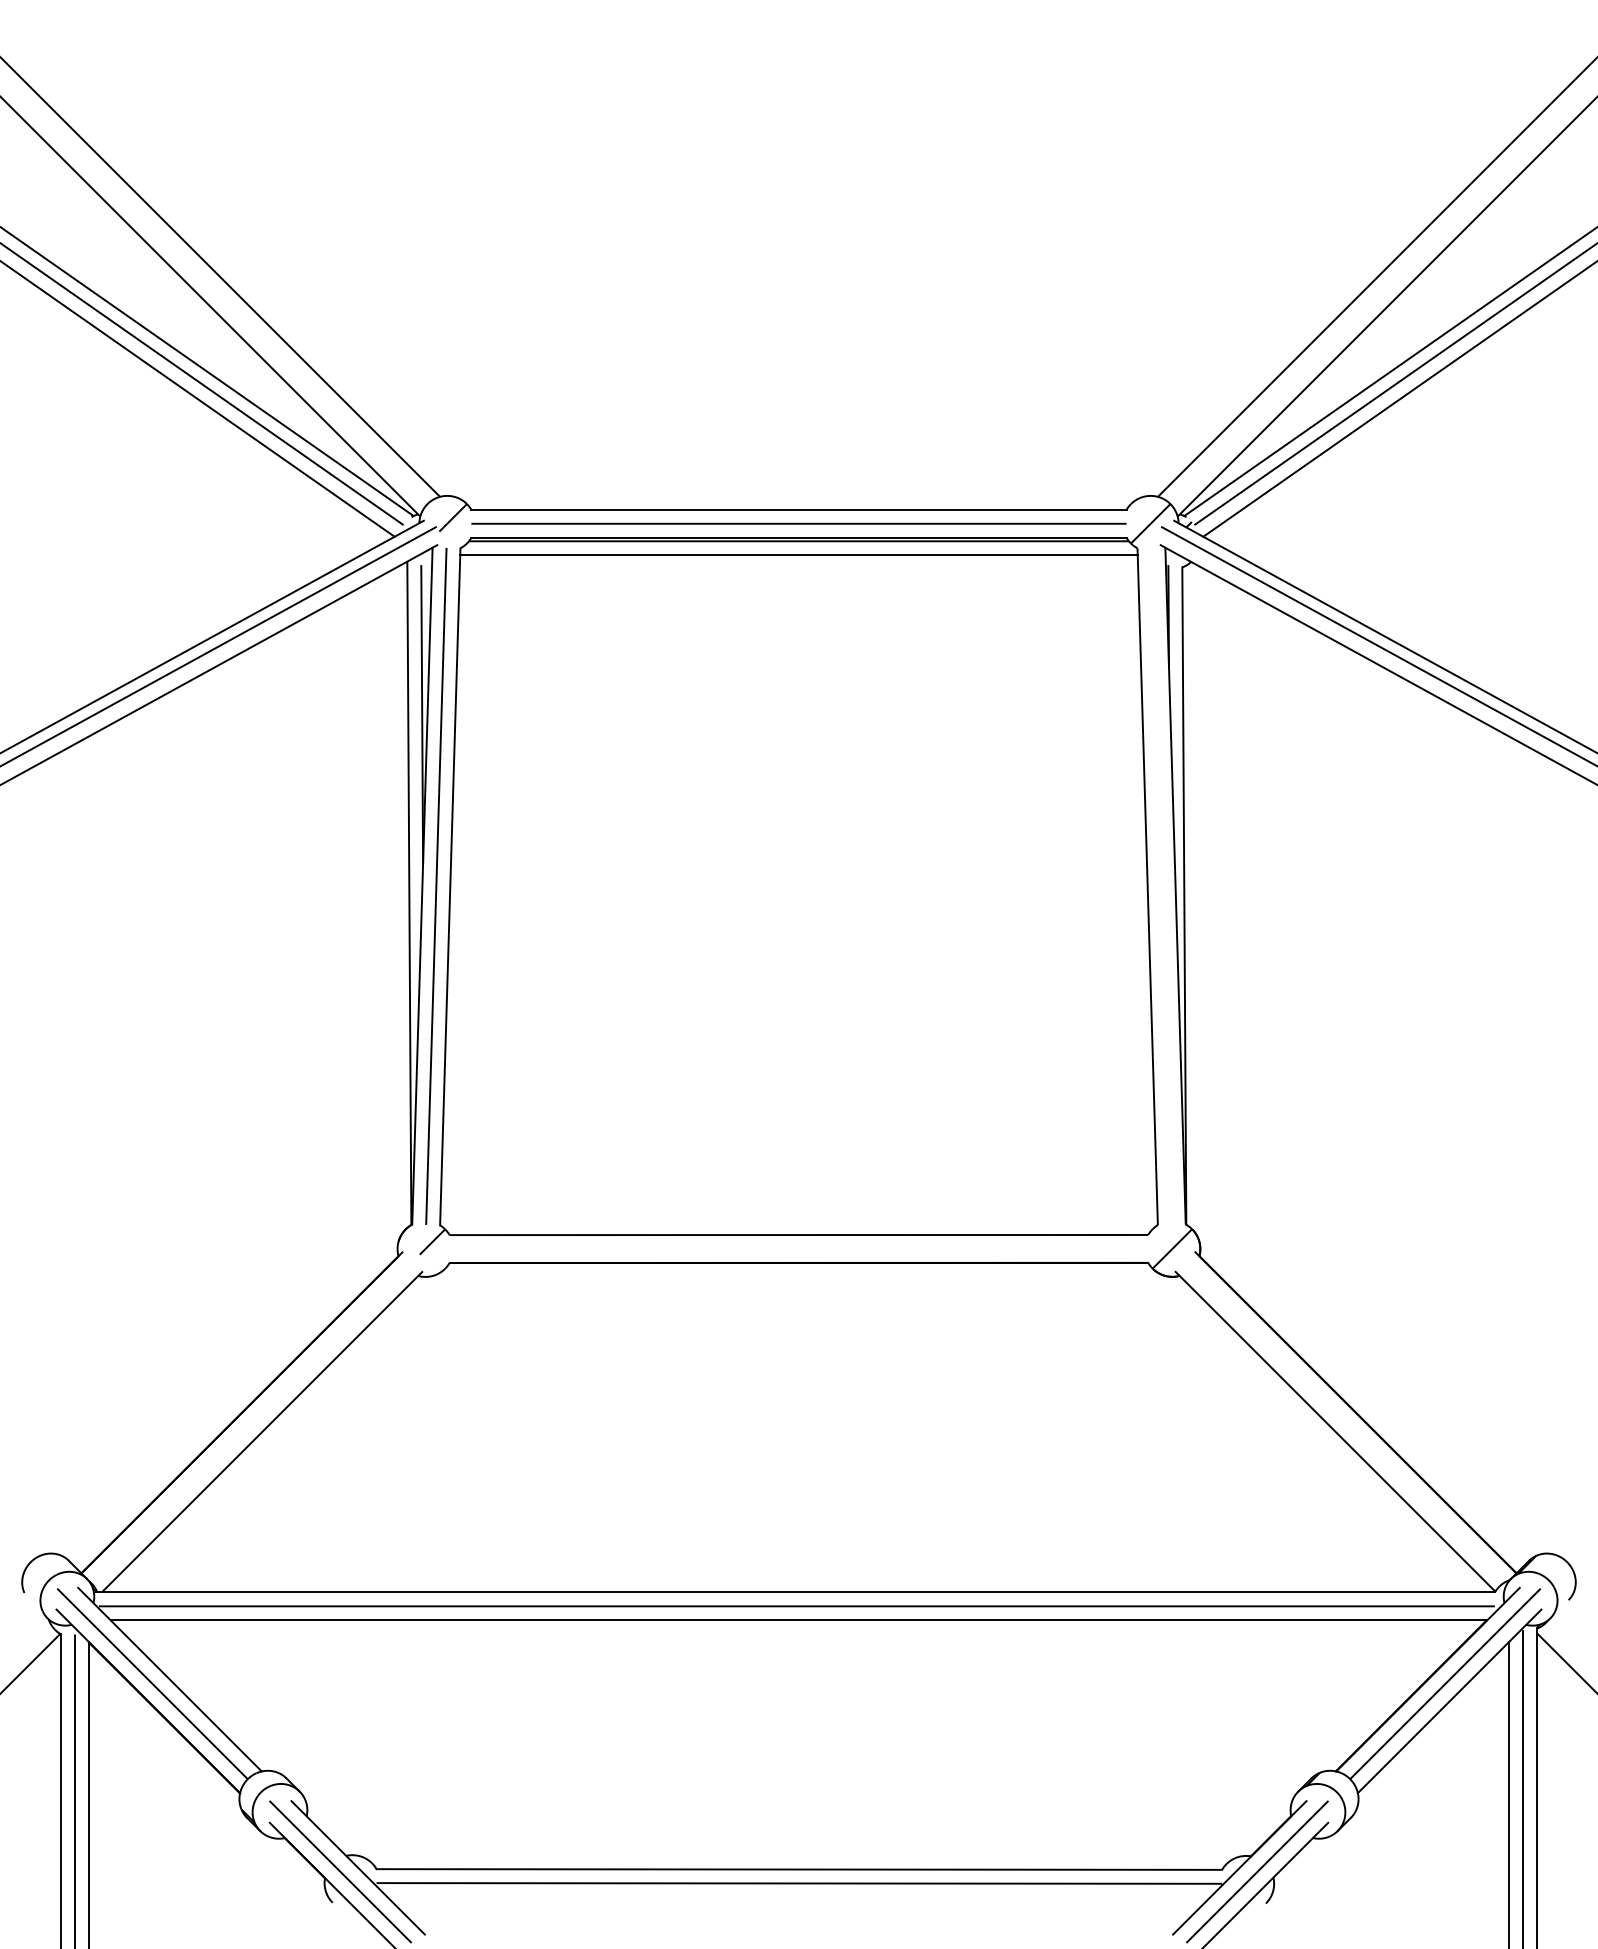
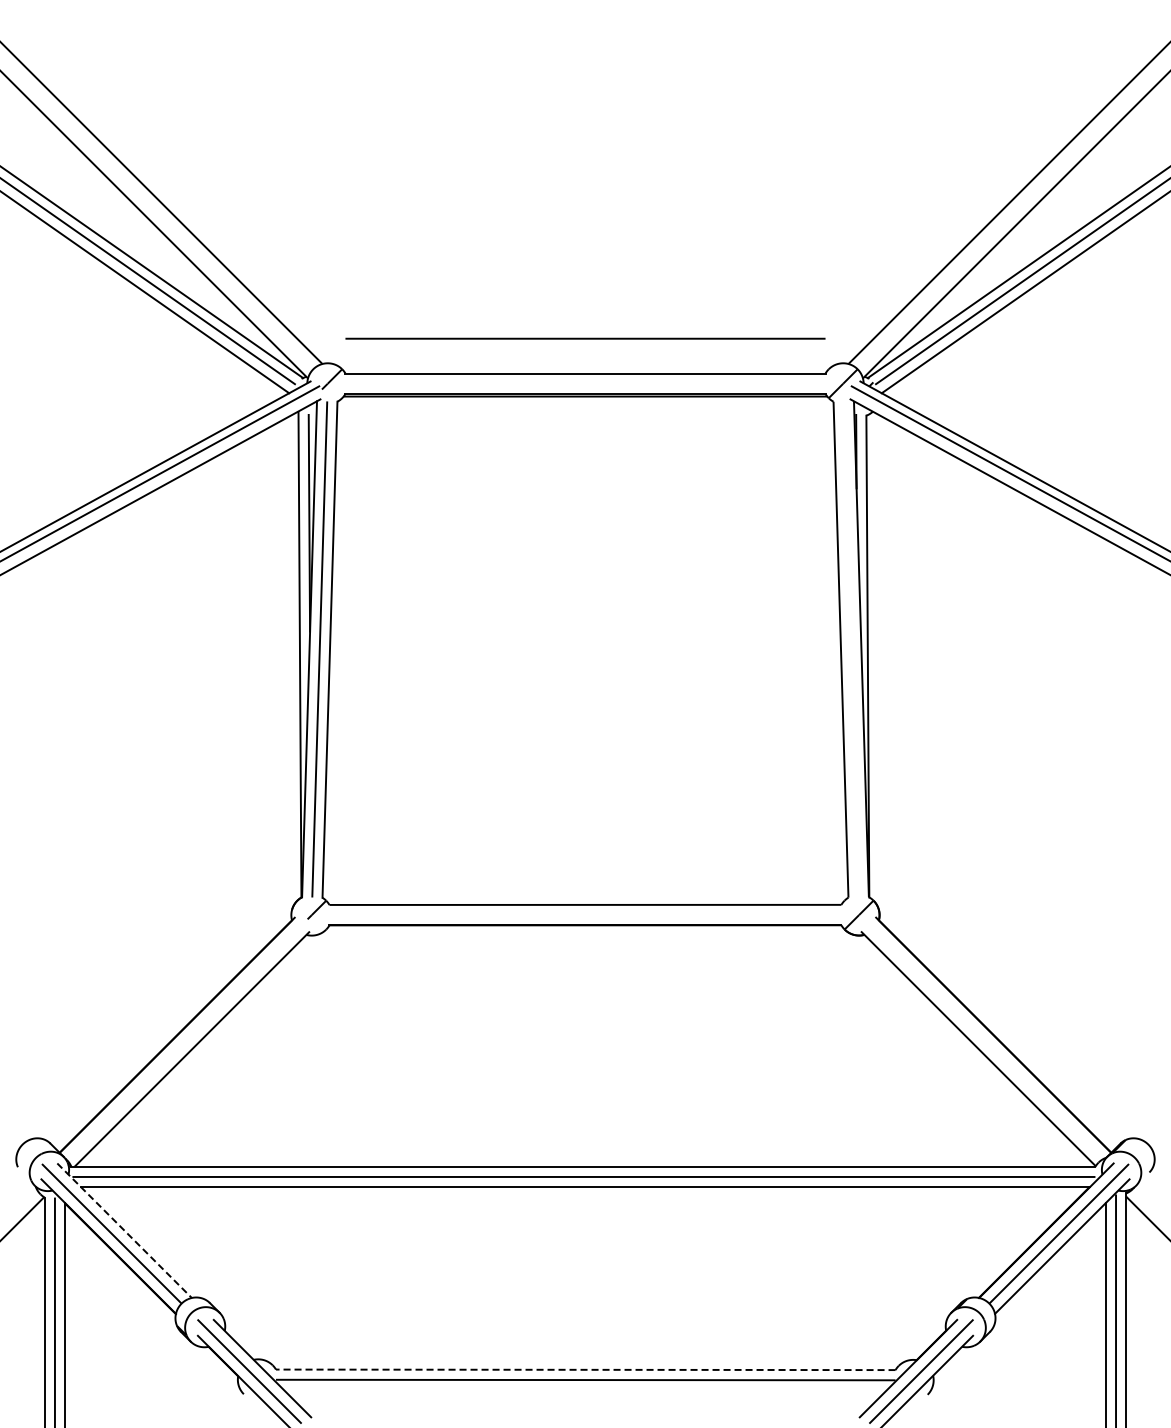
line: (799, 523) -> (585, 338), moved
line: (799, 554) -> (585, 406), removed
line: (169, 1680) -> (124, 1231), solid -> dashed
line: (799, 1869) -> (585, 1369), solid -> dashed

